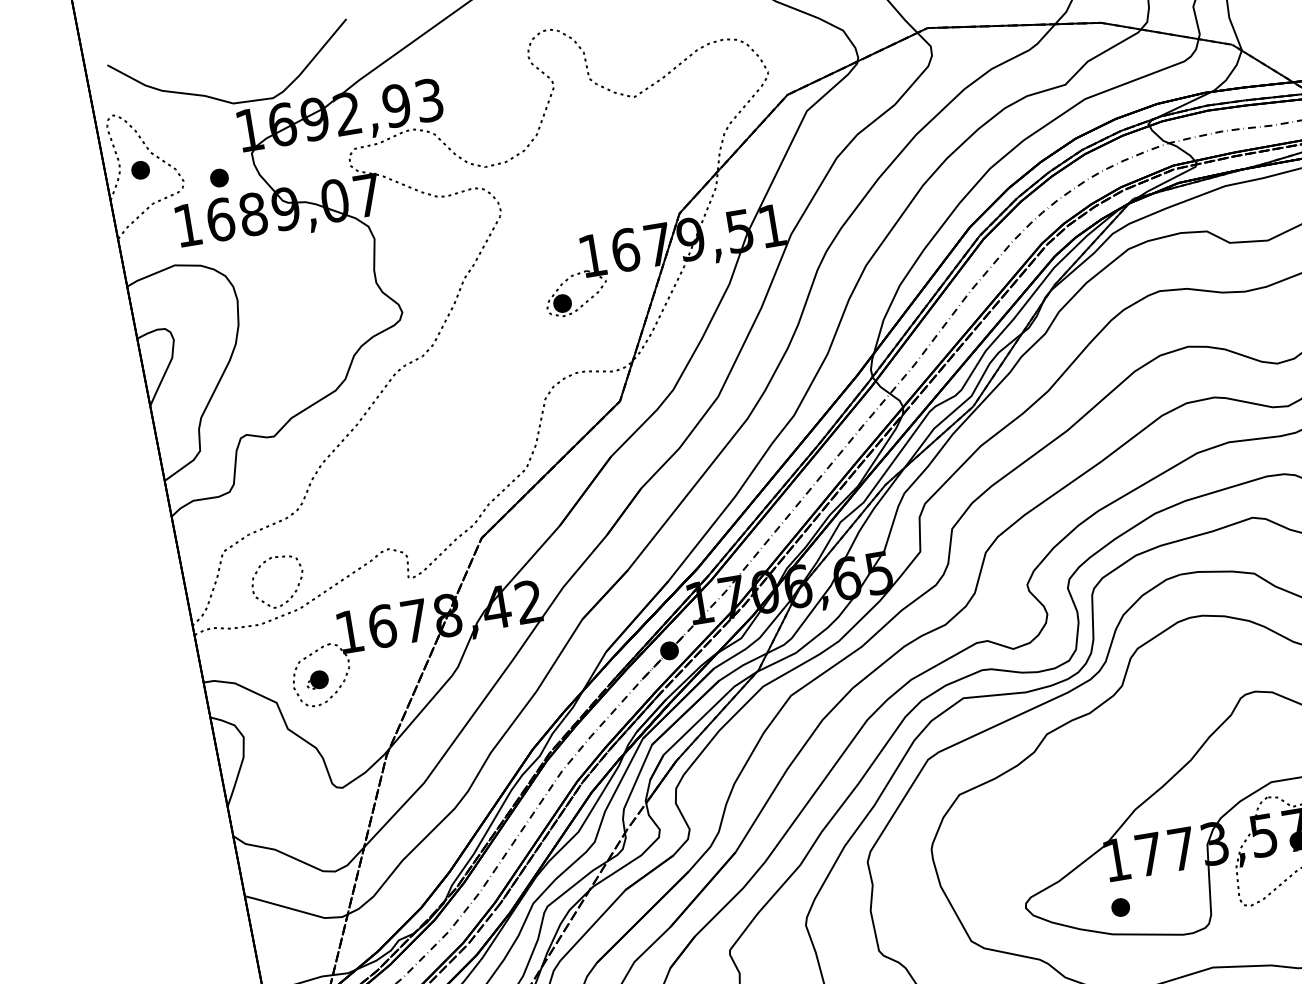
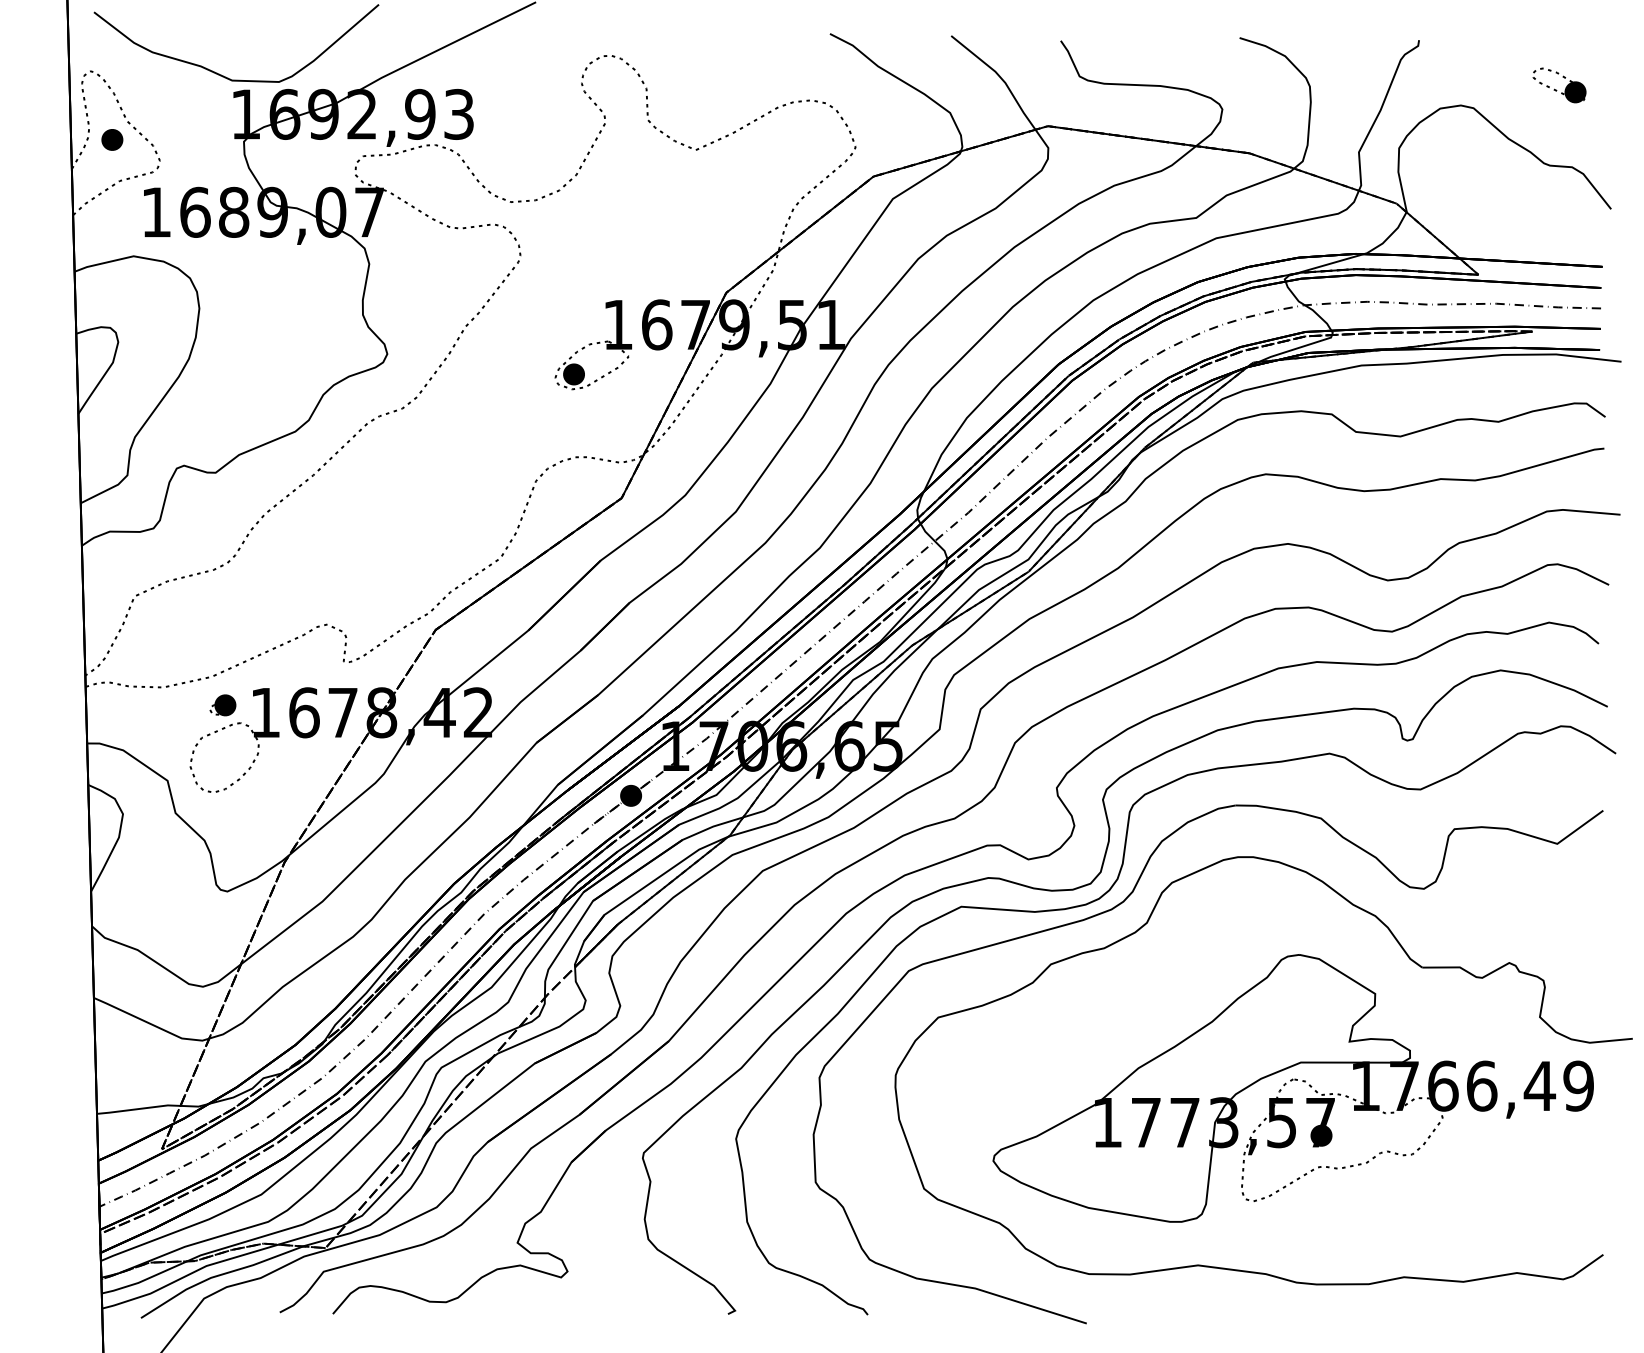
part: (219, 177) -> (201, 163), removed
part: (294, 591) -> (209, 655), removed
part: (317, 680) -> (222, 705), moved
part: (1120, 907) -> (1102, 1178), removed

